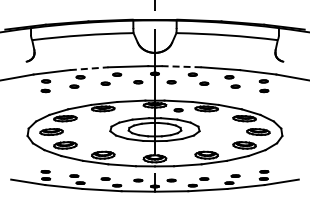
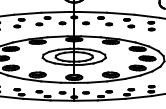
line: (181, 66) -> (93, 12), dashed -> solid
line: (89, 68) -> (27, 13), dashed -> solid
part: (178, 110) -> (90, 43), removed

